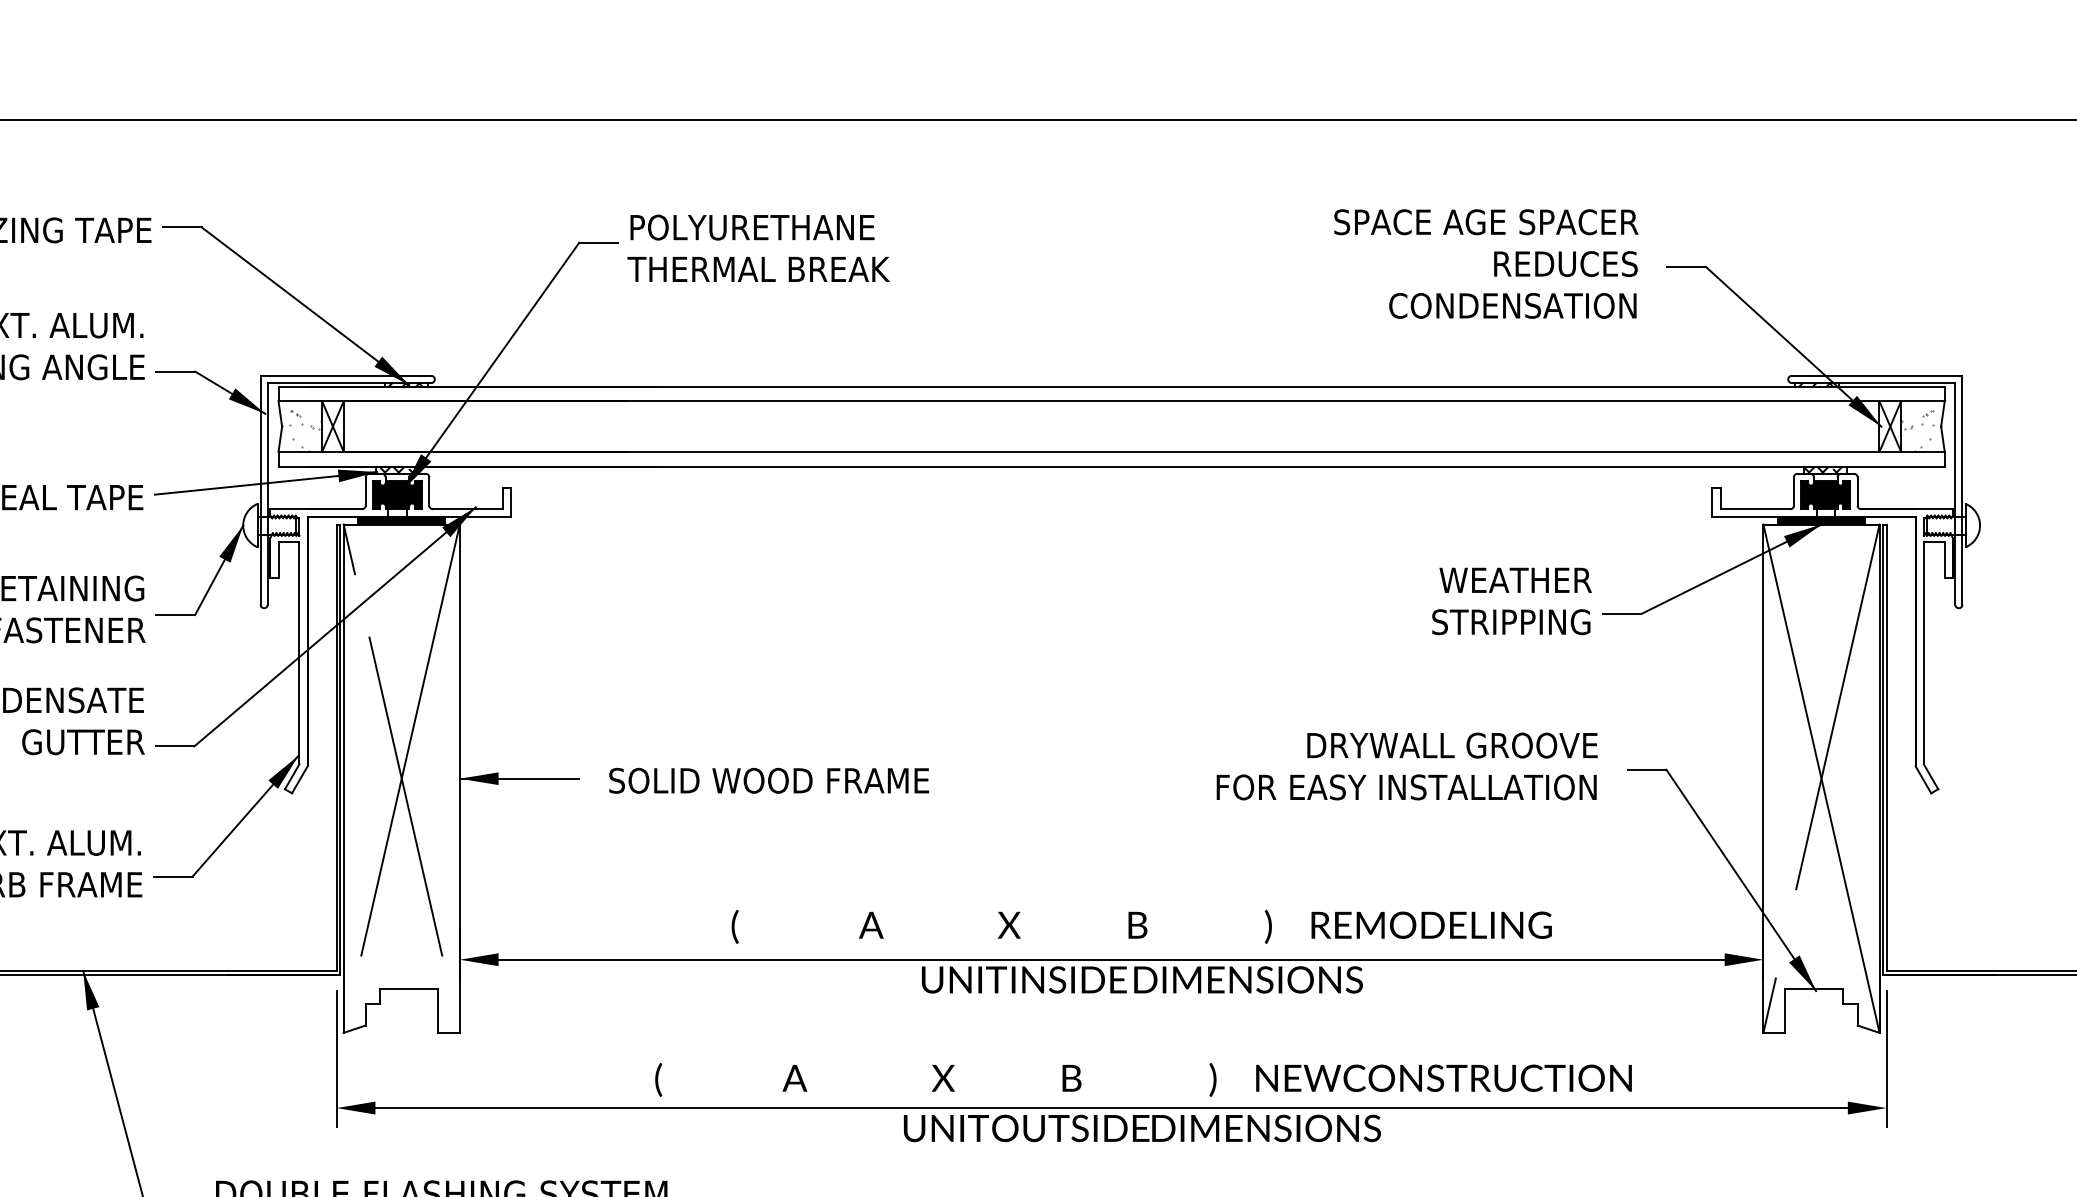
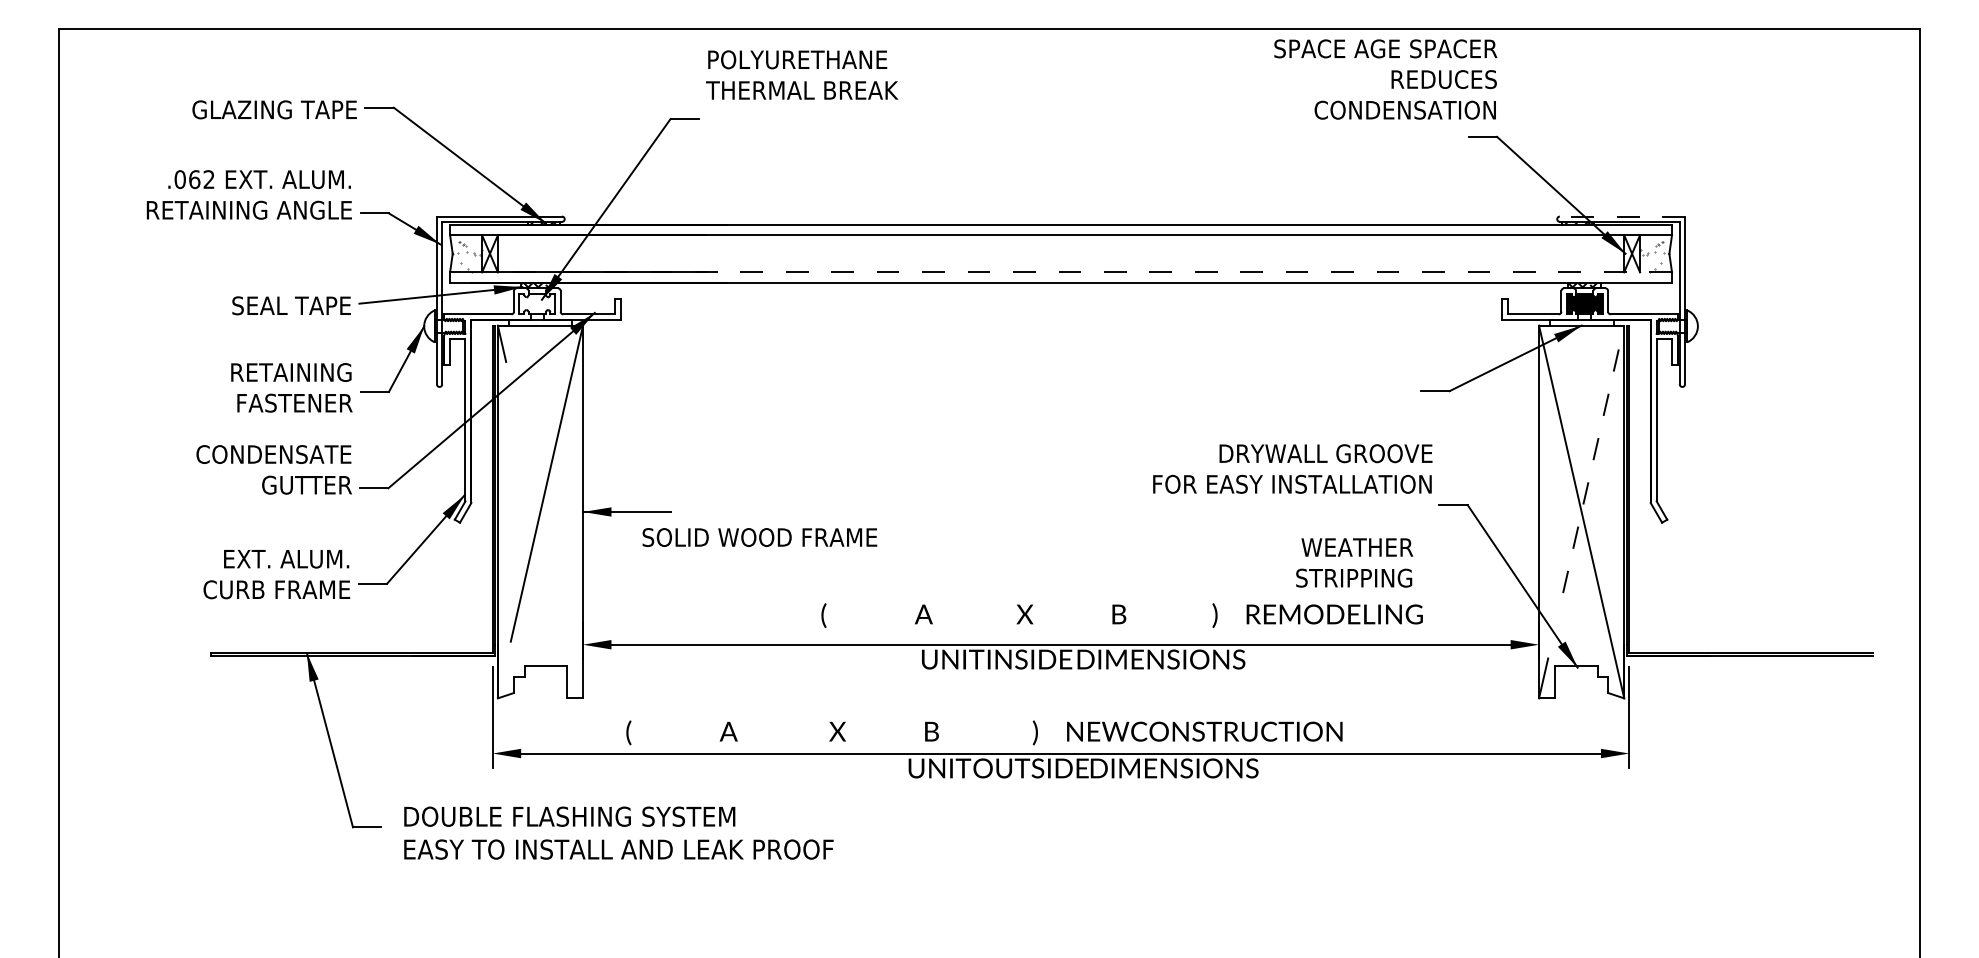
text: (759, 247) -> (802, 74), moved
text: (1485, 263) -> (1385, 79), moved
line: (1877, 375) -> (1622, 216), solid -> dashed
line: (1143, 452) -> (1084, 272), solid -> dashed
fill: (397, 494) -> (537, 303), removed
fill: (401, 520) -> (540, 322), removed
fill: (1821, 520) -> (1581, 322), removed
text: (1511, 600) -> (1354, 562), moved
line: (1837, 705) -> (1593, 458), solid -> dashed
text: (1406, 765) -> (1292, 468), moved
text: (768, 780) -> (759, 537), moved
line: (405, 795) -> (543, 524), removed
text: (1140, 926) -> (1121, 615), moved
text: (1143, 1079) -> (984, 732), moved

